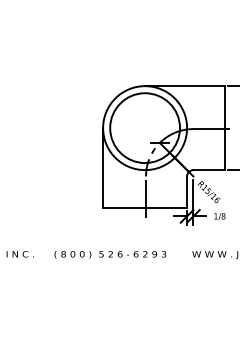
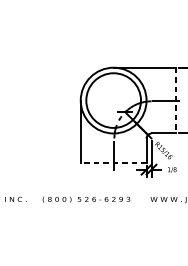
line: (225, 128) -> (176, 100), solid -> dashed
line: (145, 208) -> (113, 163), solid -> dashed

